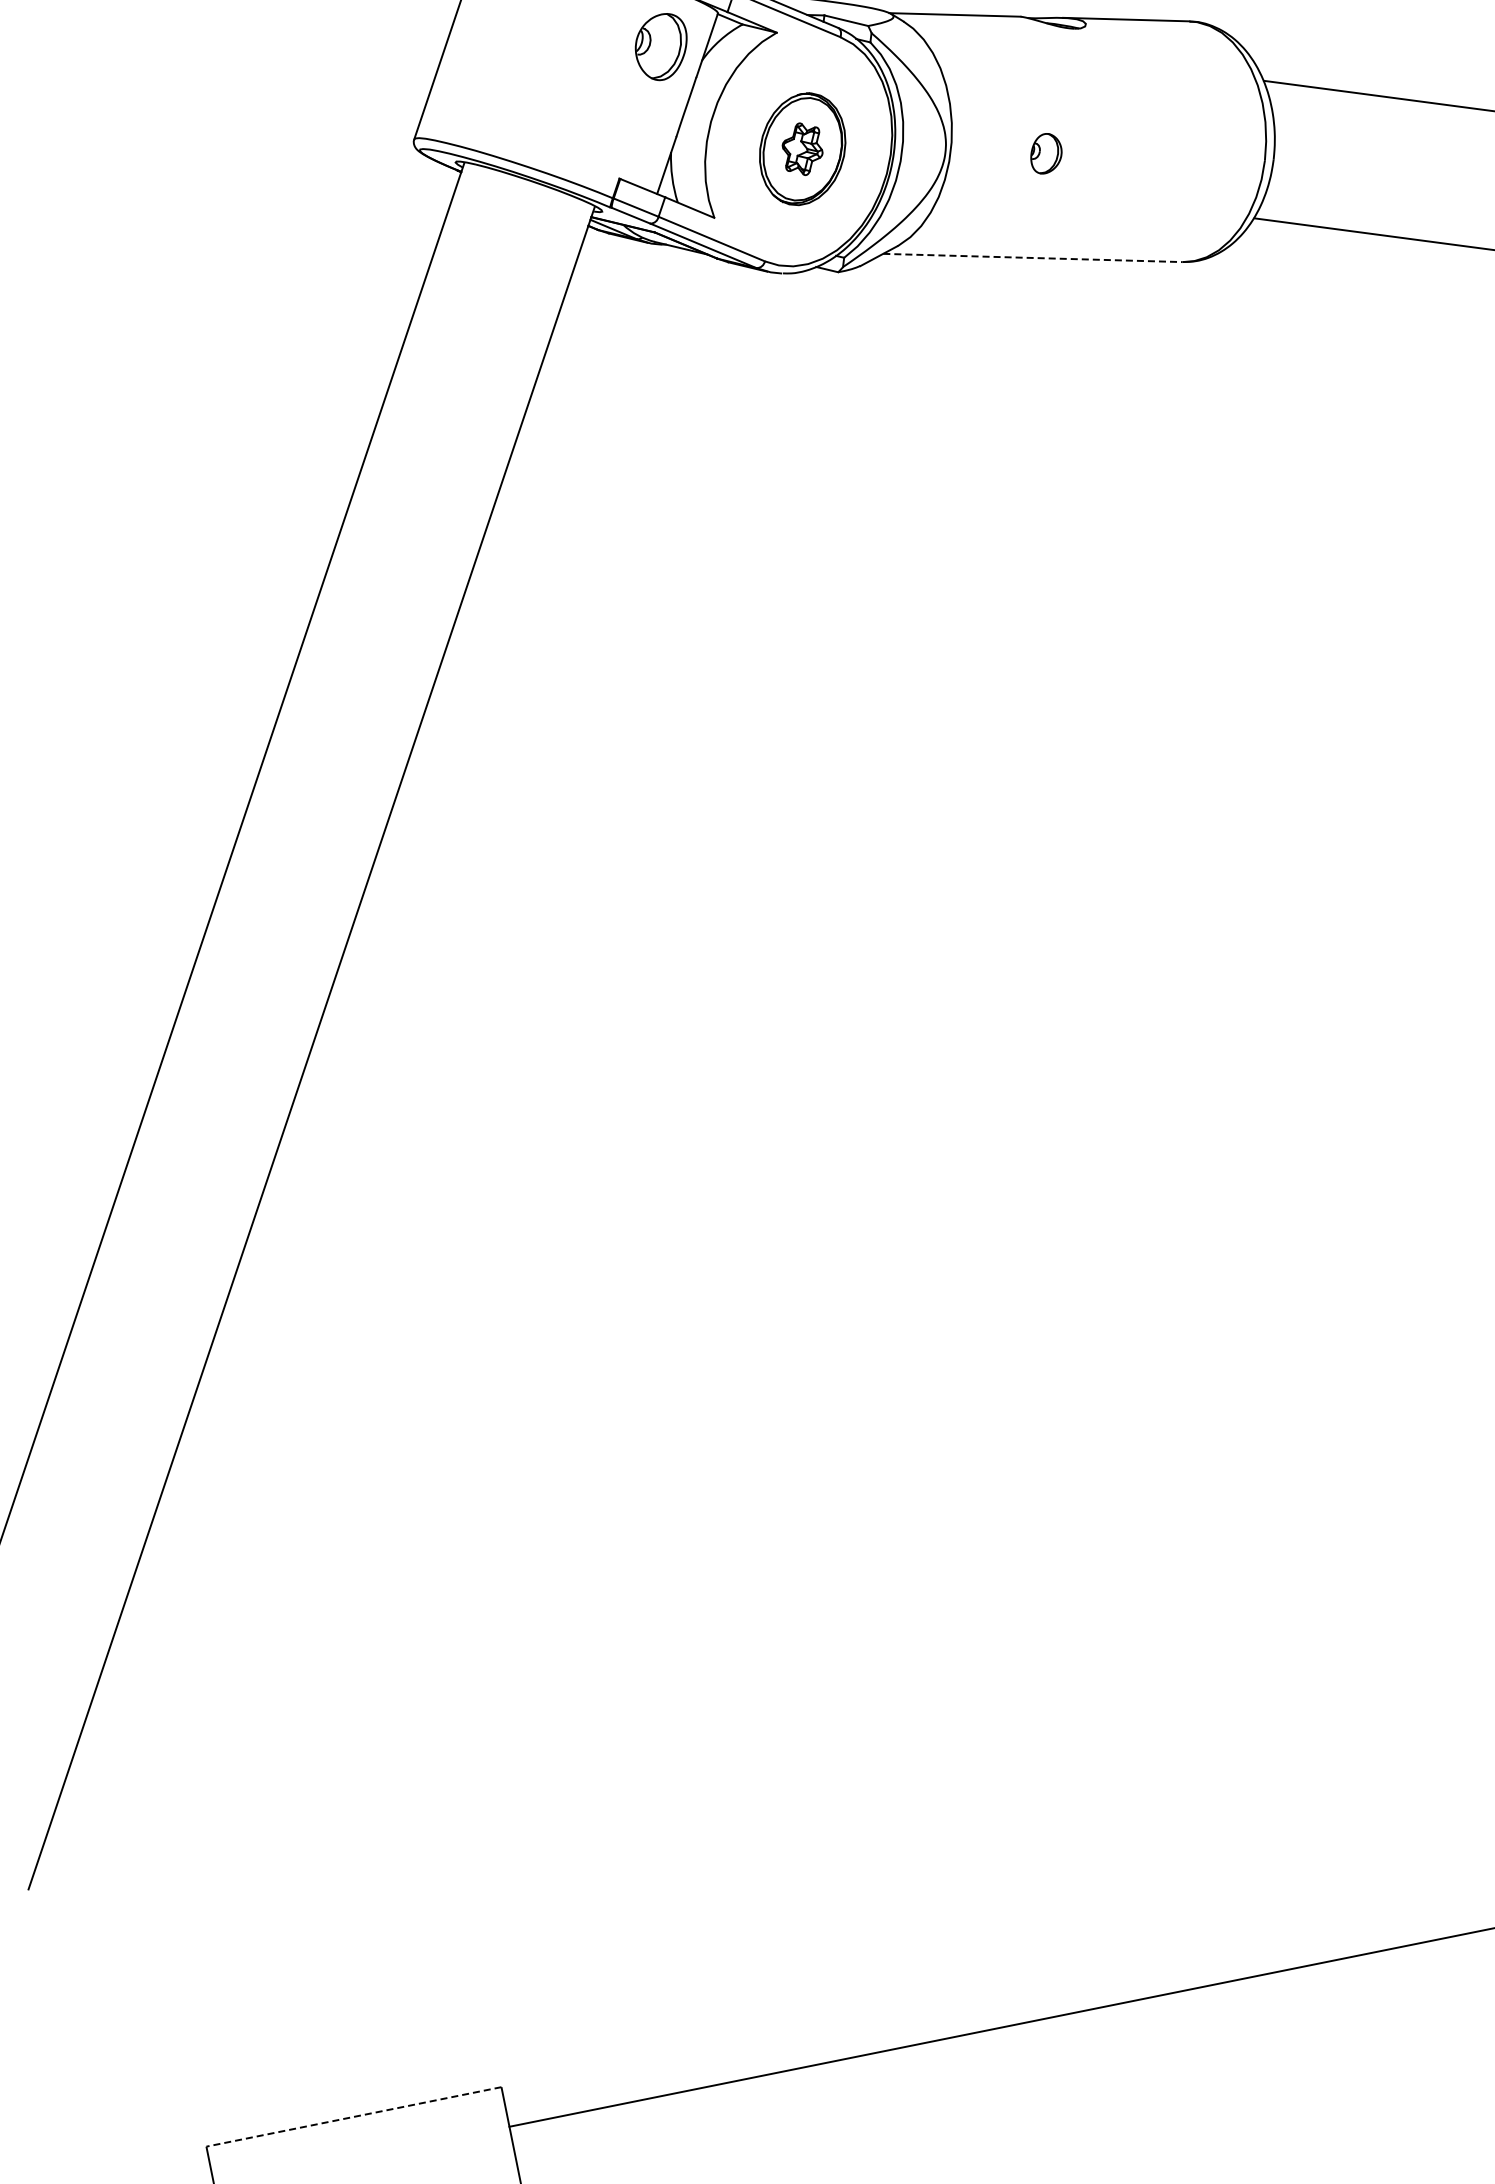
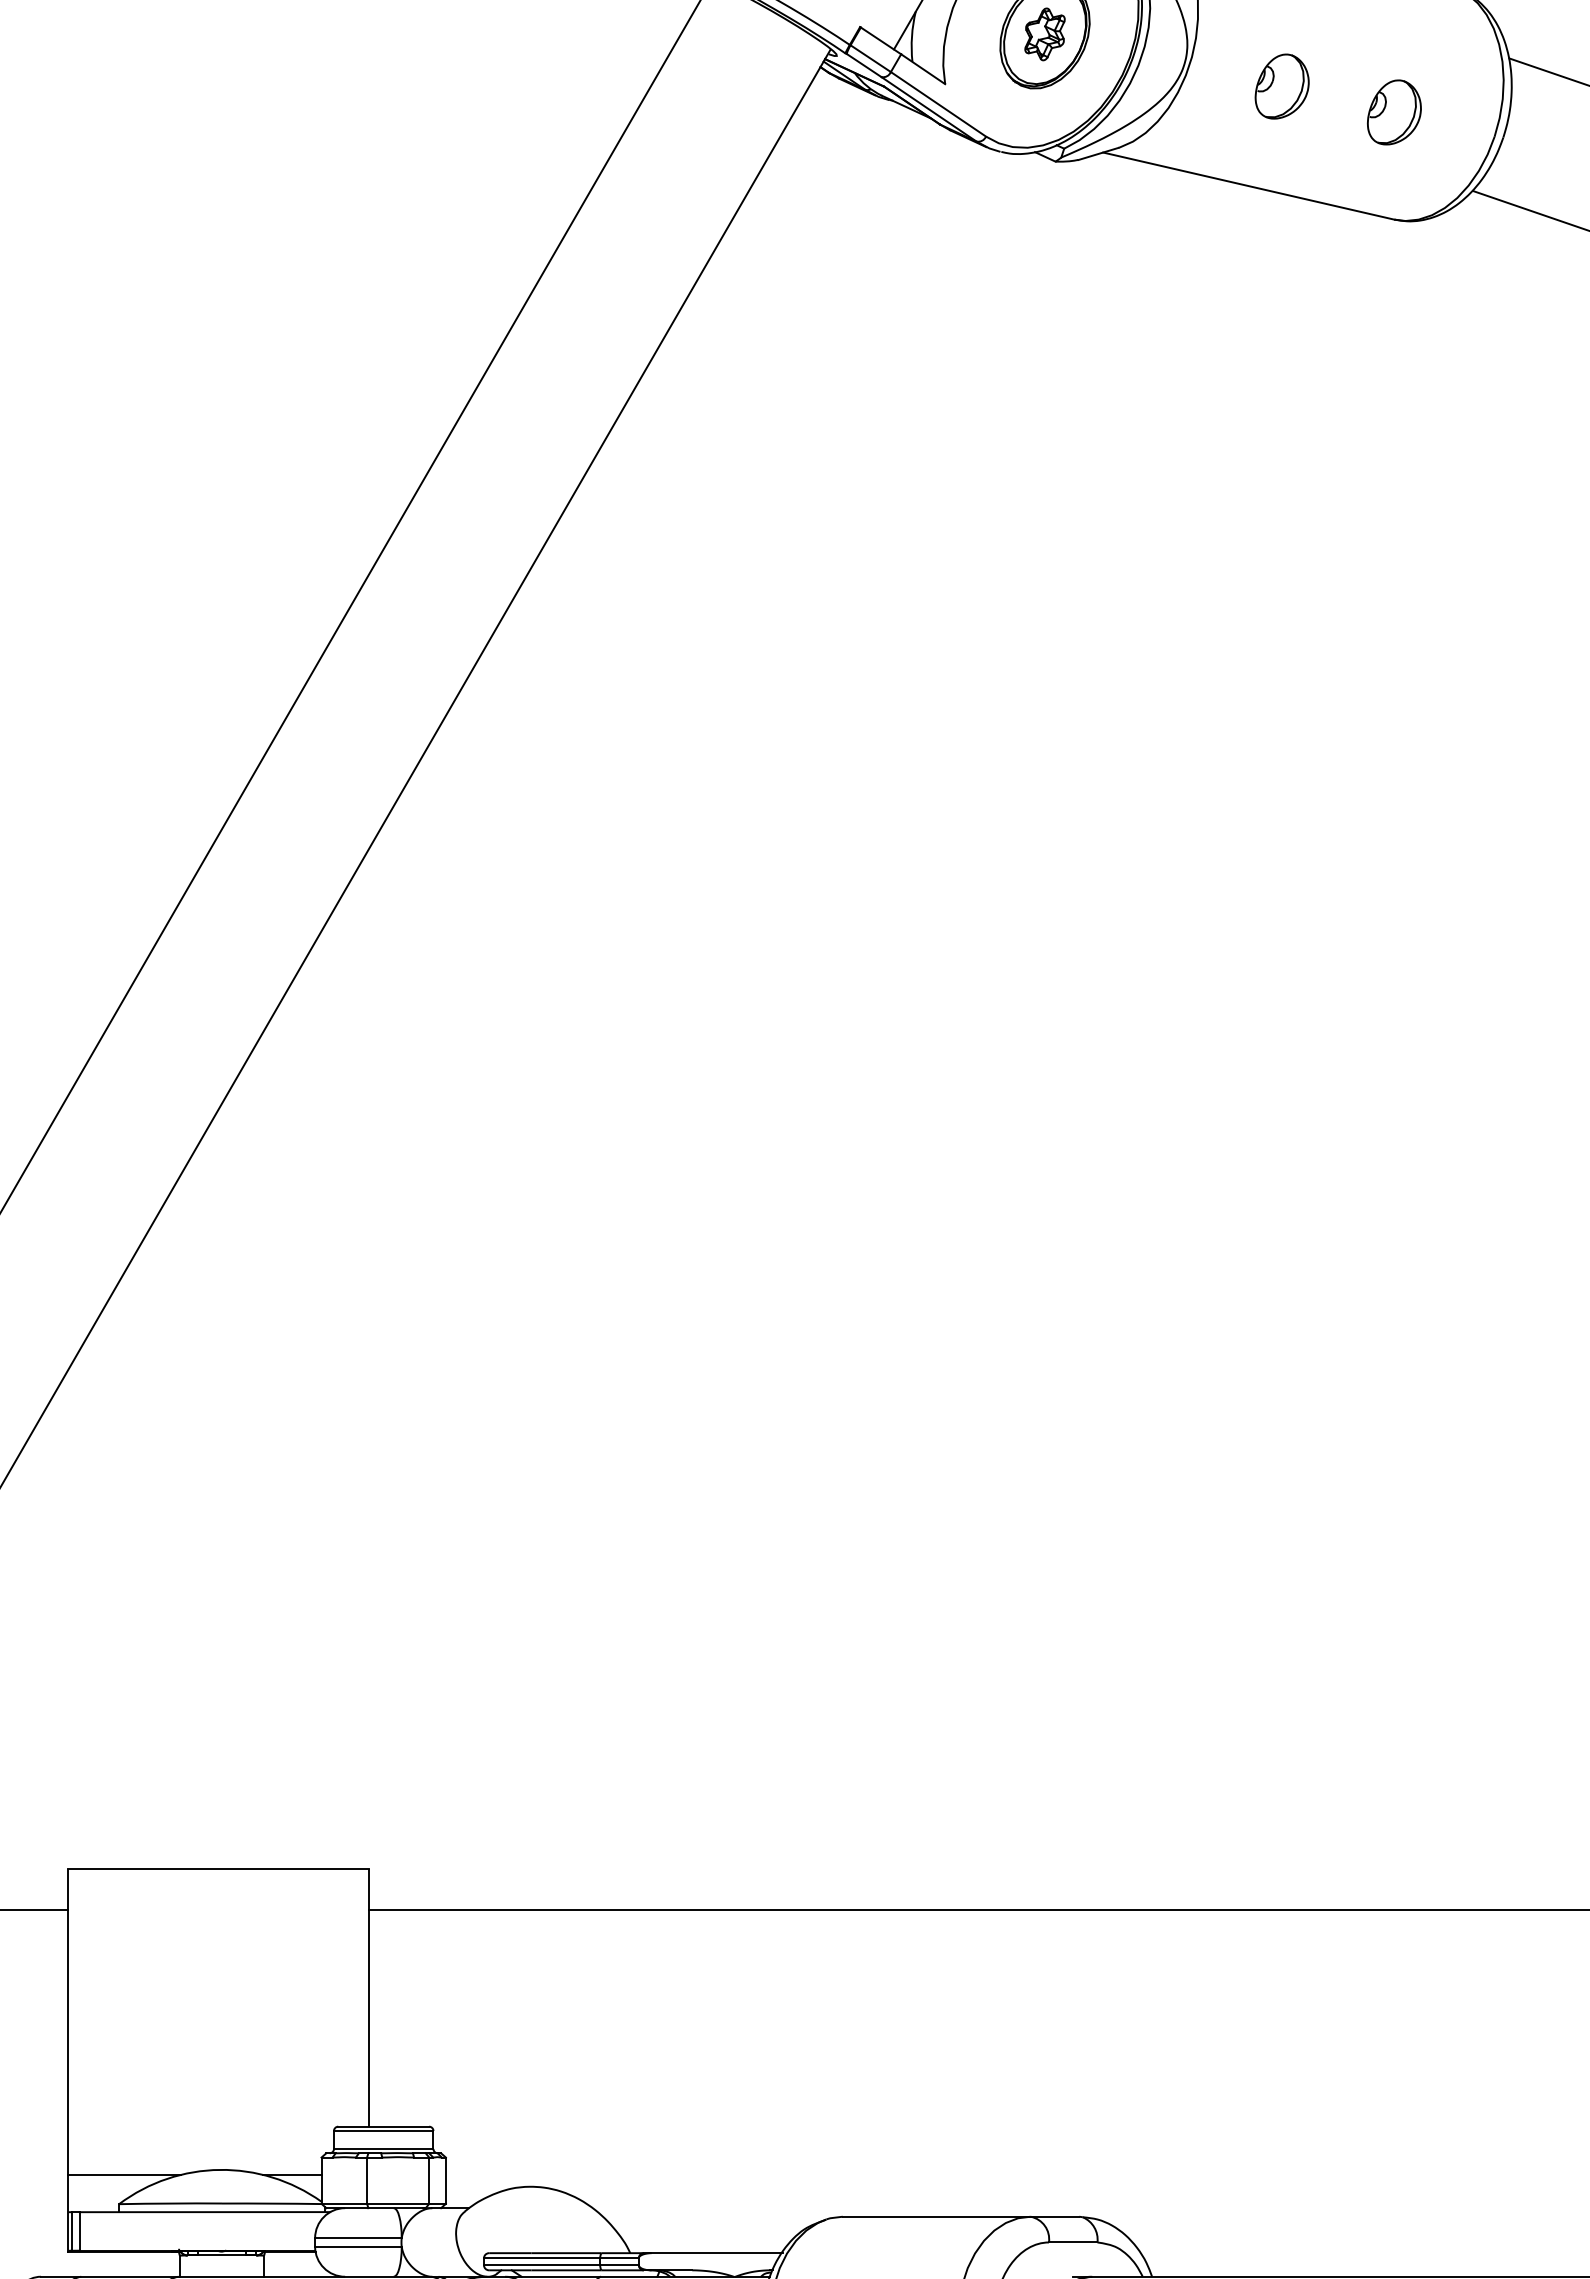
part: (1045, 153) -> (1281, 86), size x1.67
part: (1161, 156) -> (1394, 112), added
line: (1033, 258) -> (1249, 186), dashed -> solid
line: (353, 2116) -> (218, 1869), dashed -> solid

